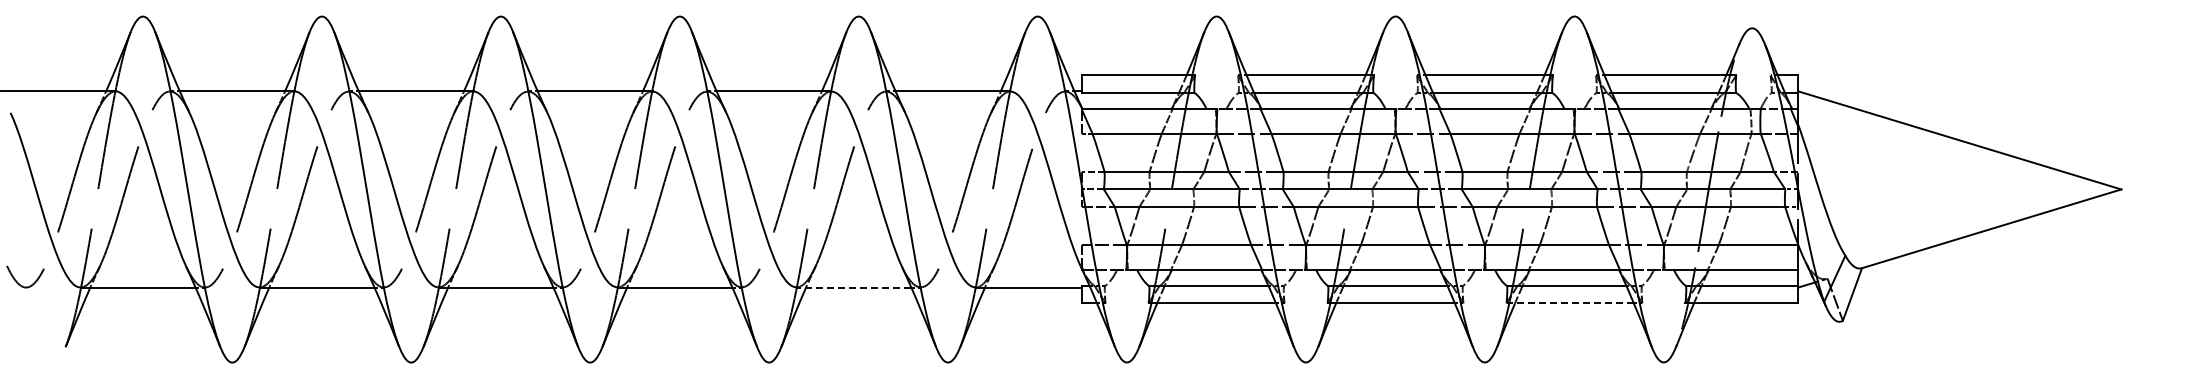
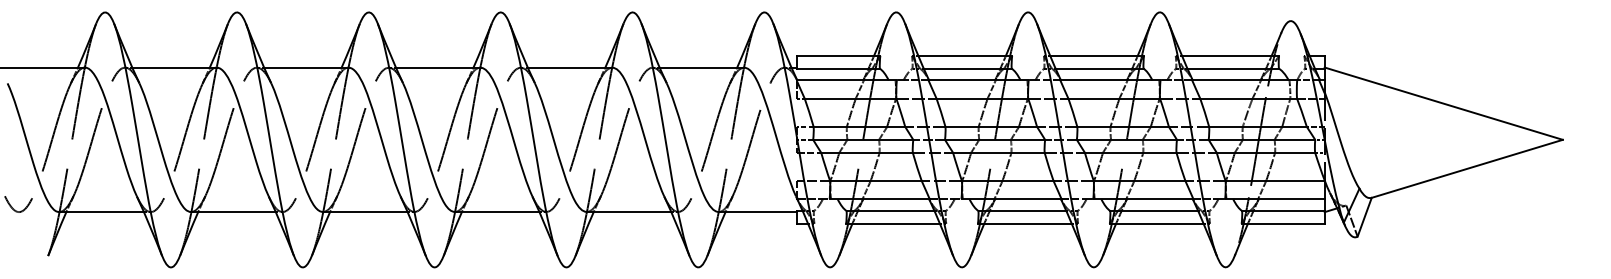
line: (853, 287) -> (628, 212), dashed -> solid
line: (1570, 303) -> (1156, 223), dashed -> solid

